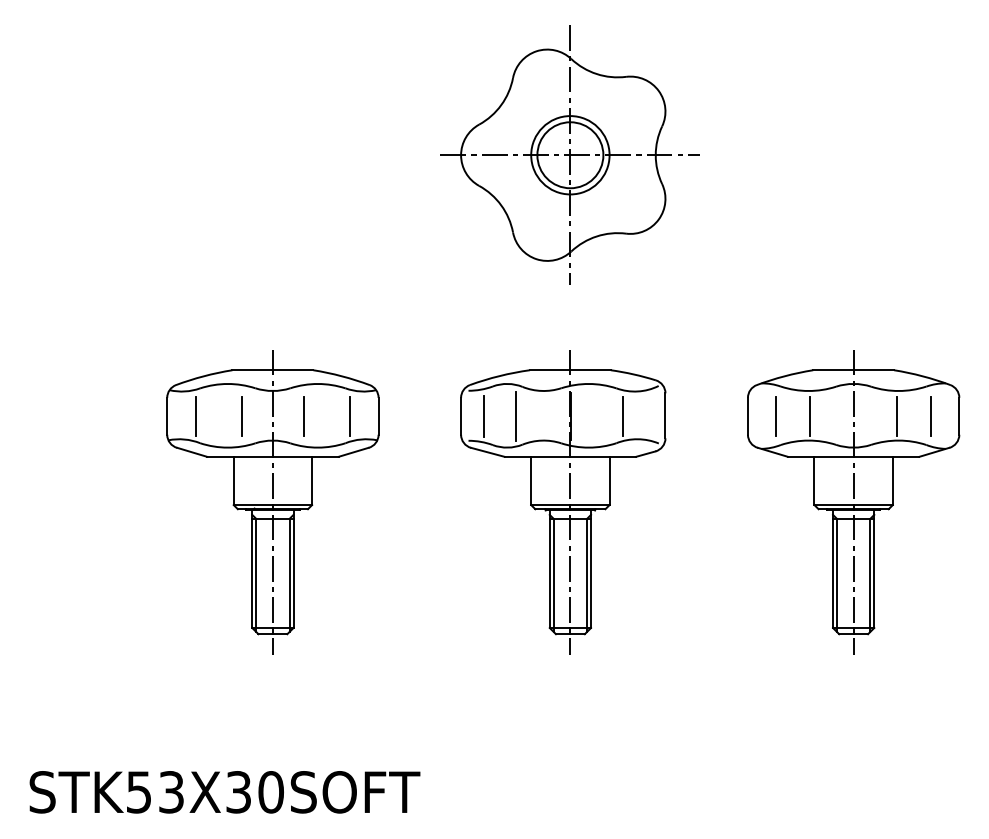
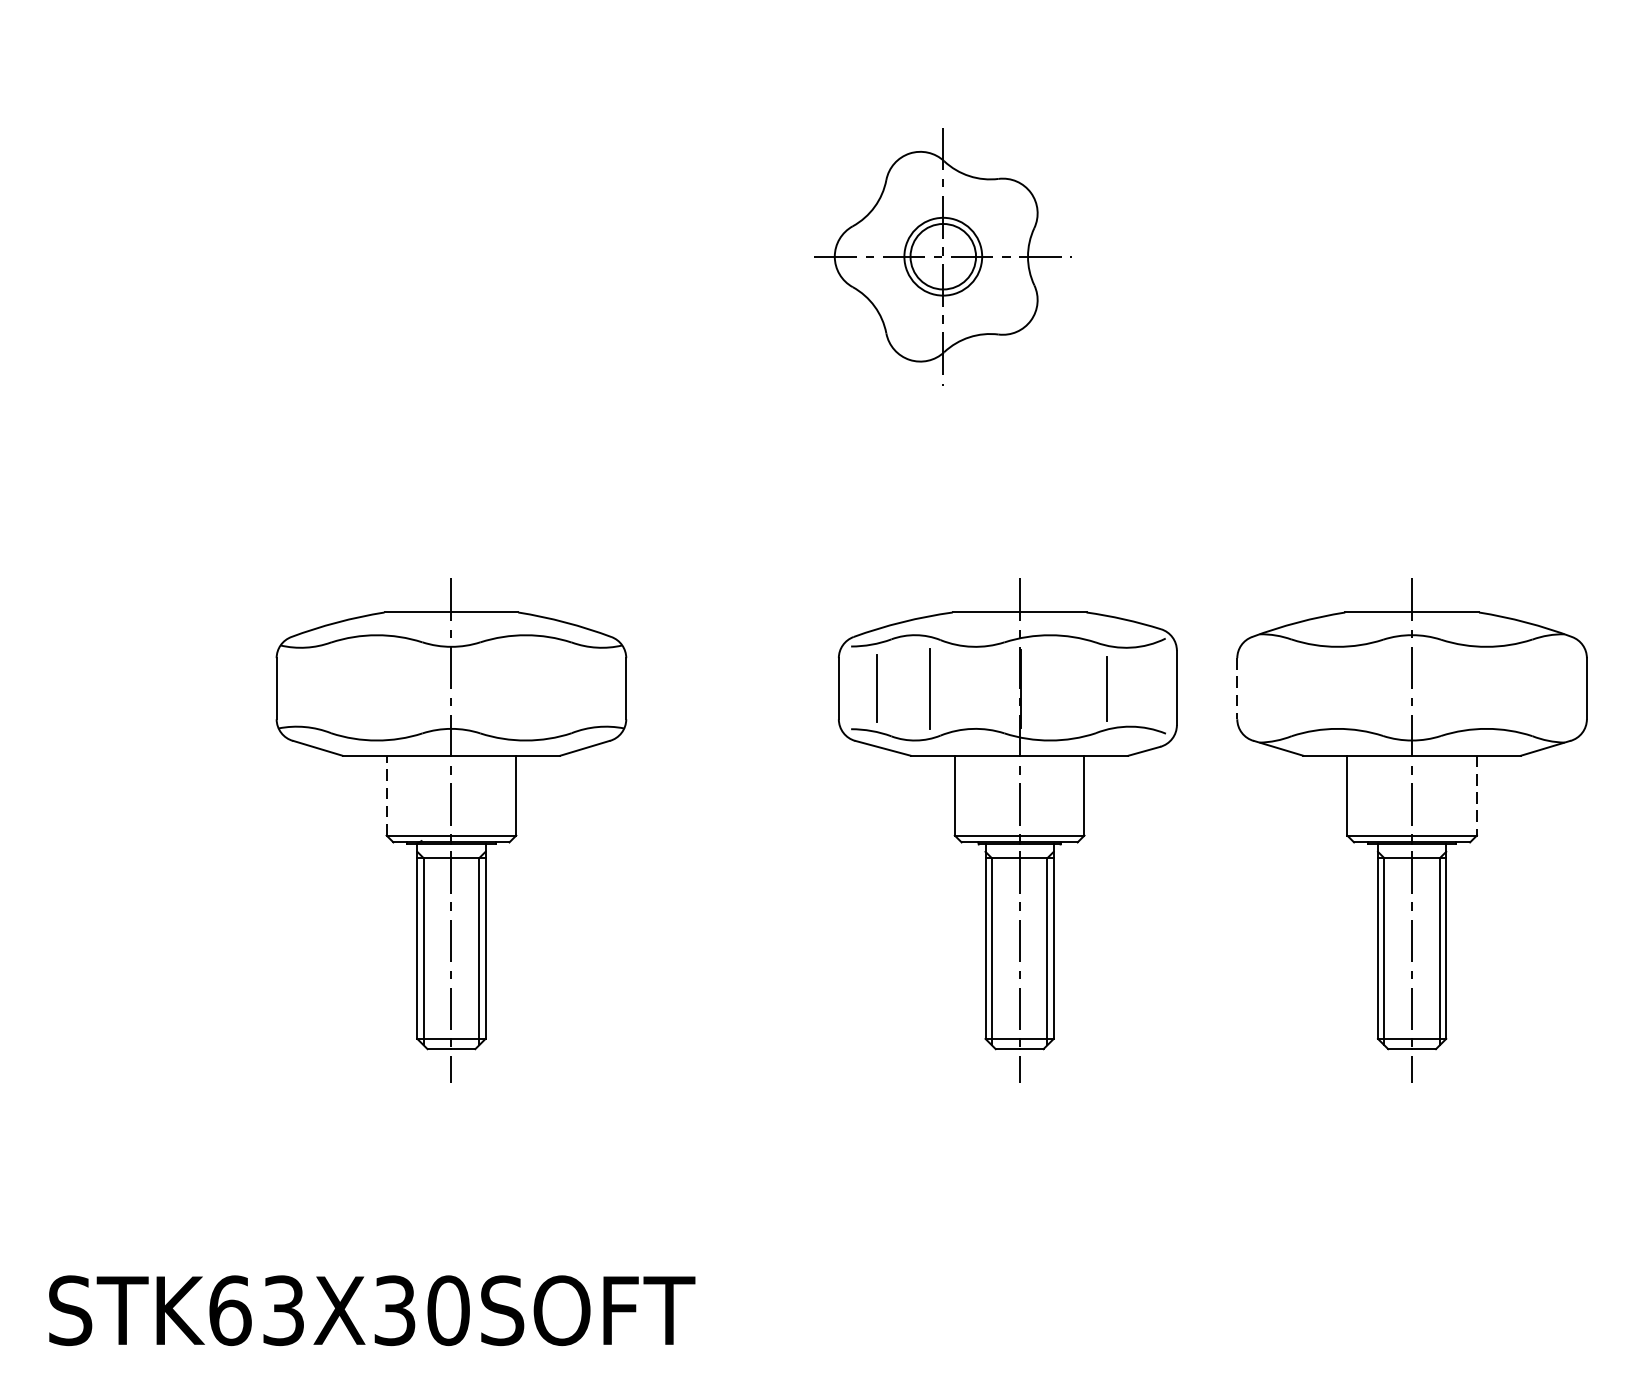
part: (569, 154) -> (942, 255), size x0.6
line: (195, 416) -> (323, 689), removed
line: (242, 416) -> (401, 689), removed
line: (303, 416) -> (502, 689), removed
line: (350, 416) -> (579, 689), removed
line: (747, 416) -> (1236, 689), solid -> dashed
line: (776, 416) -> (1284, 689), removed
line: (809, 416) -> (1339, 689), removed
line: (897, 416) -> (1484, 689), removed
line: (930, 416) -> (1539, 689), removed
line: (233, 480) -> (386, 794), solid -> dashed
line: (892, 481) -> (1476, 796), solid -> dashed
part: (563, 502) -> (1008, 831), moved
text: (139, 792) -> (230, 1311), STK53X30SOFT -> STK63X30SOFT

